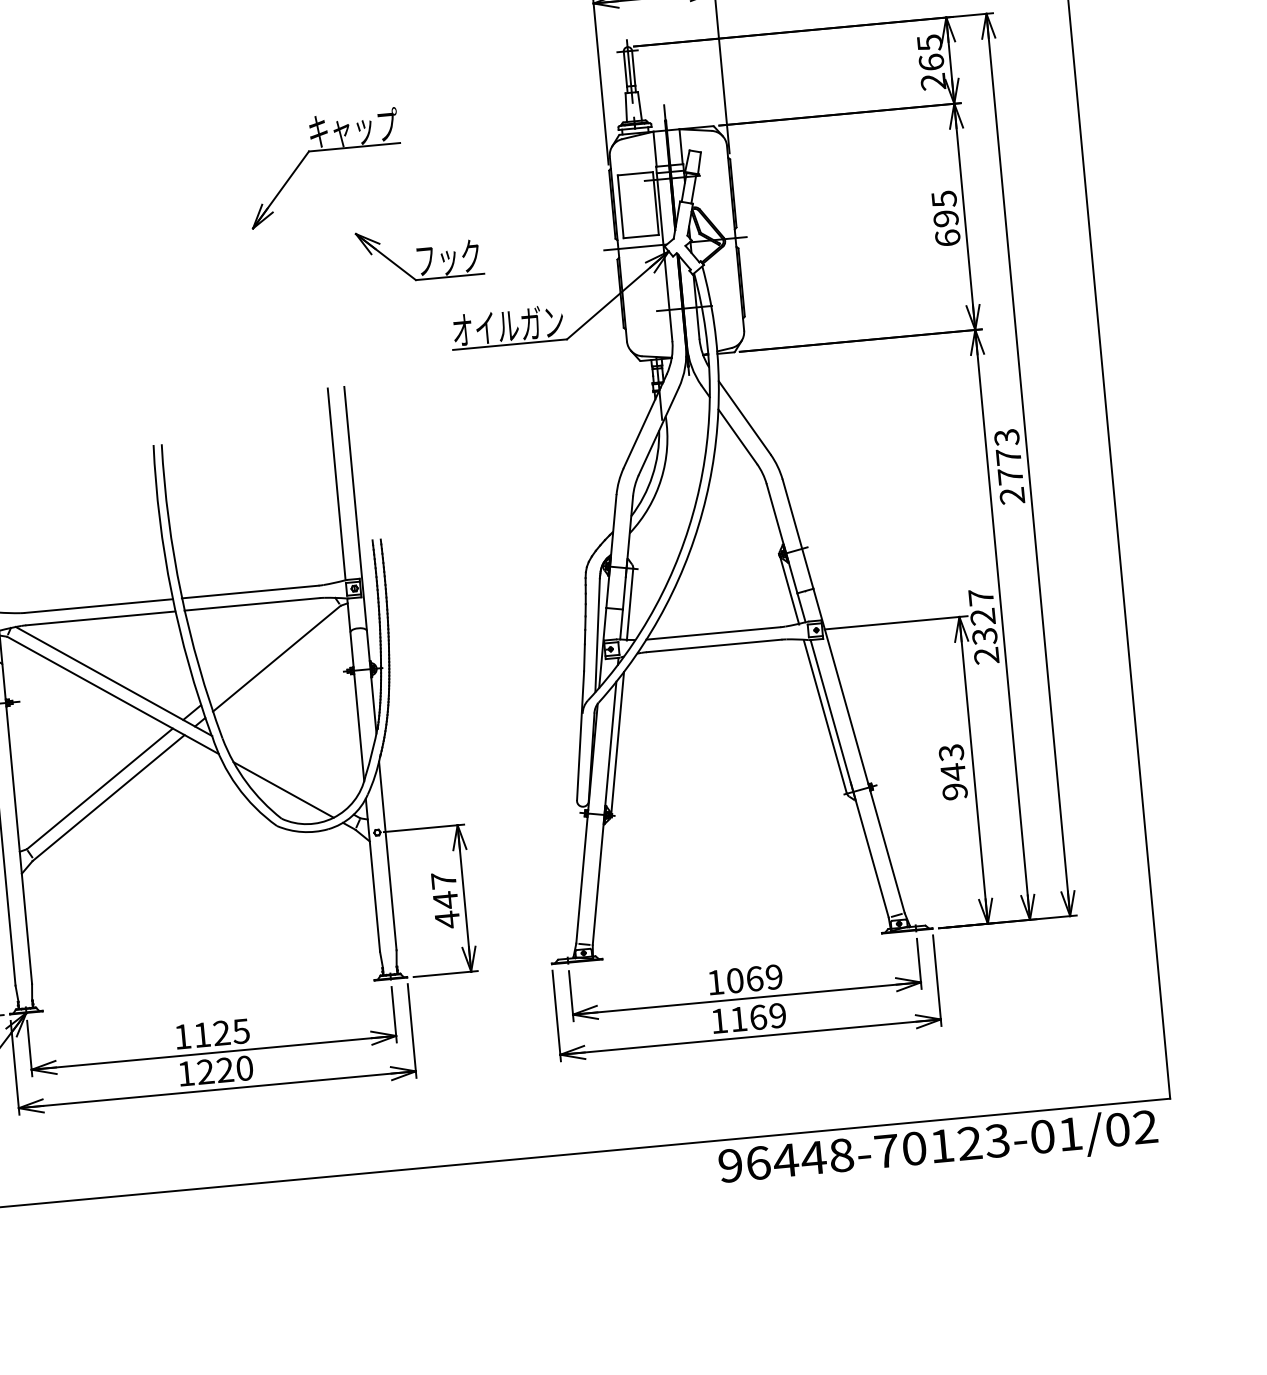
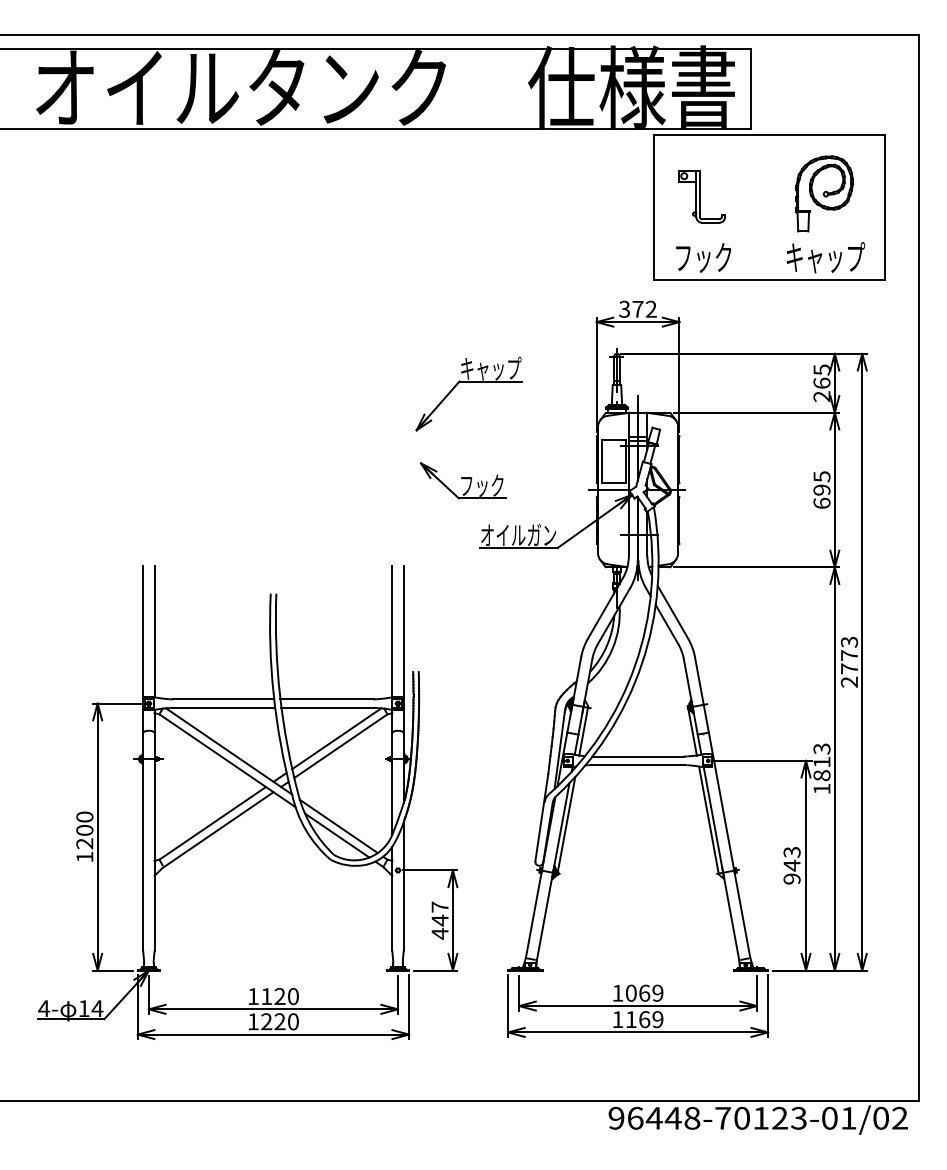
part: (322, 151) -> (468, 382), moved
text: (983, 626) -> (821, 768), 2327 -> 1813
line: (269, 647) -> (336, 738), added
line: (284, 776) -> (338, 826), added
text: (240, 1031) -> (292, 996), 1125 -> 1120

